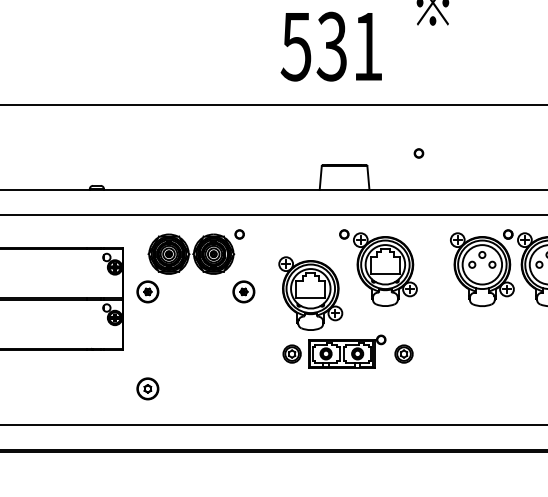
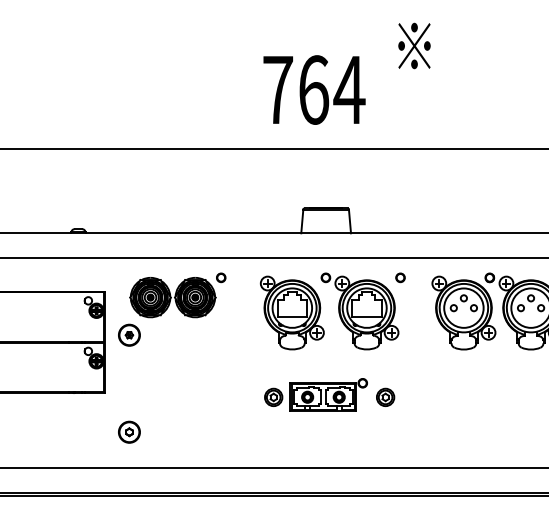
text: (331, 46) -> (313, 89), 531 -> 764
part: (418, 153) -> (400, 277), moved
part: (243, 291) -> (225, 334), removed
part: (309, 293) -> (291, 312), moved

